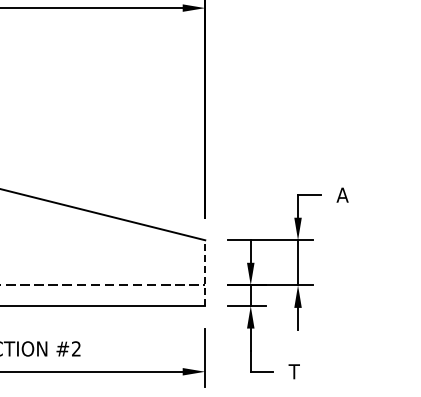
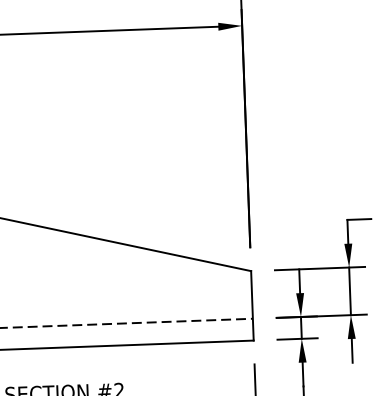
line: (205, 273) -> (252, 306), dashed -> solid

